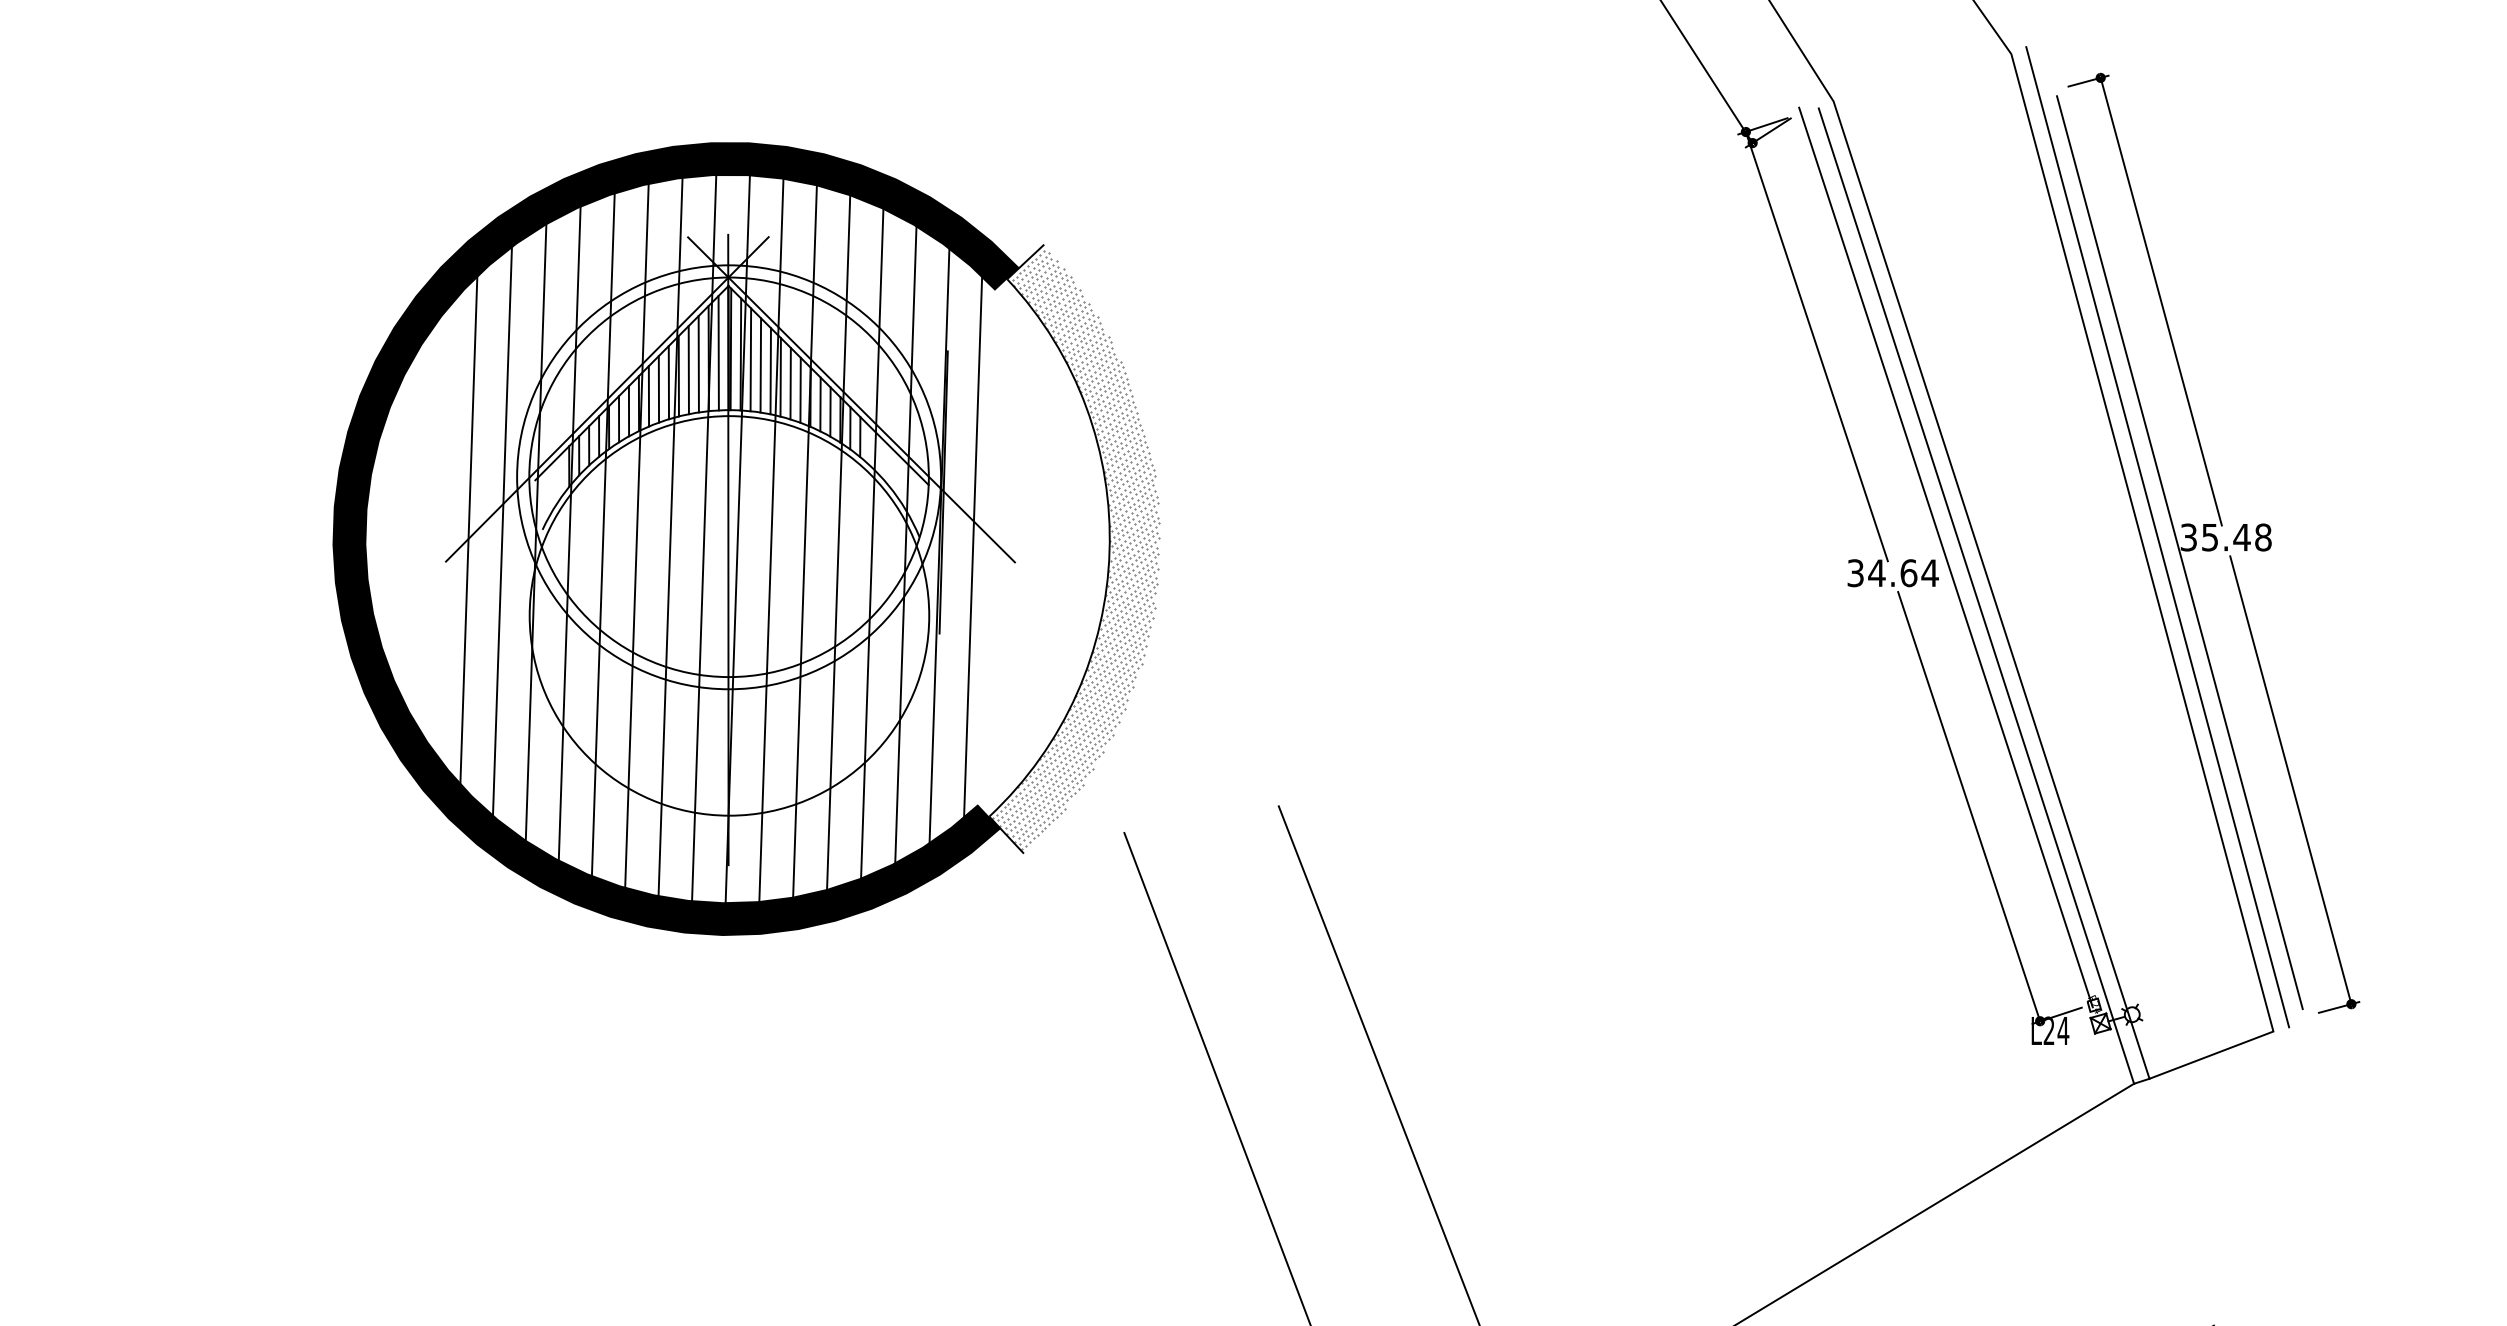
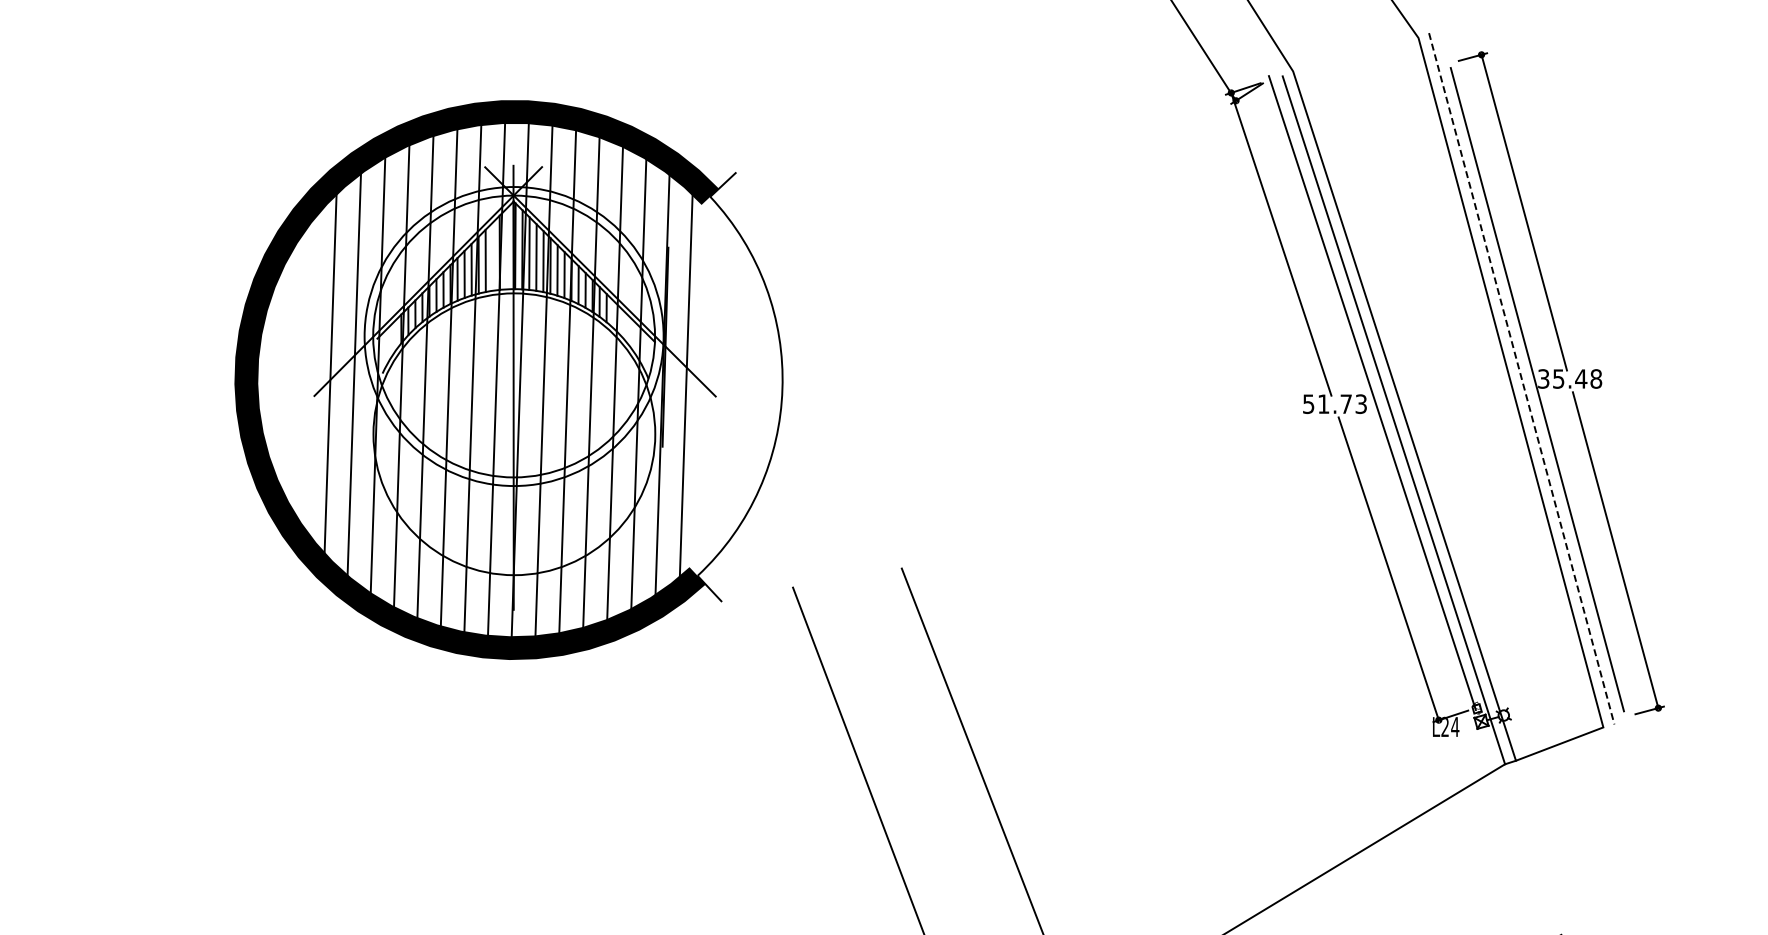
line: (718, 352) -> (506, 248), removed
line: (698, 363) -> (492, 256), removed
line: (2157, 536) -> (1521, 378), solid -> dashed
hatch: (1075, 549) -> (758, 387), removed
text: (1893, 573) -> (1335, 404), 34.64 -> 51.73

